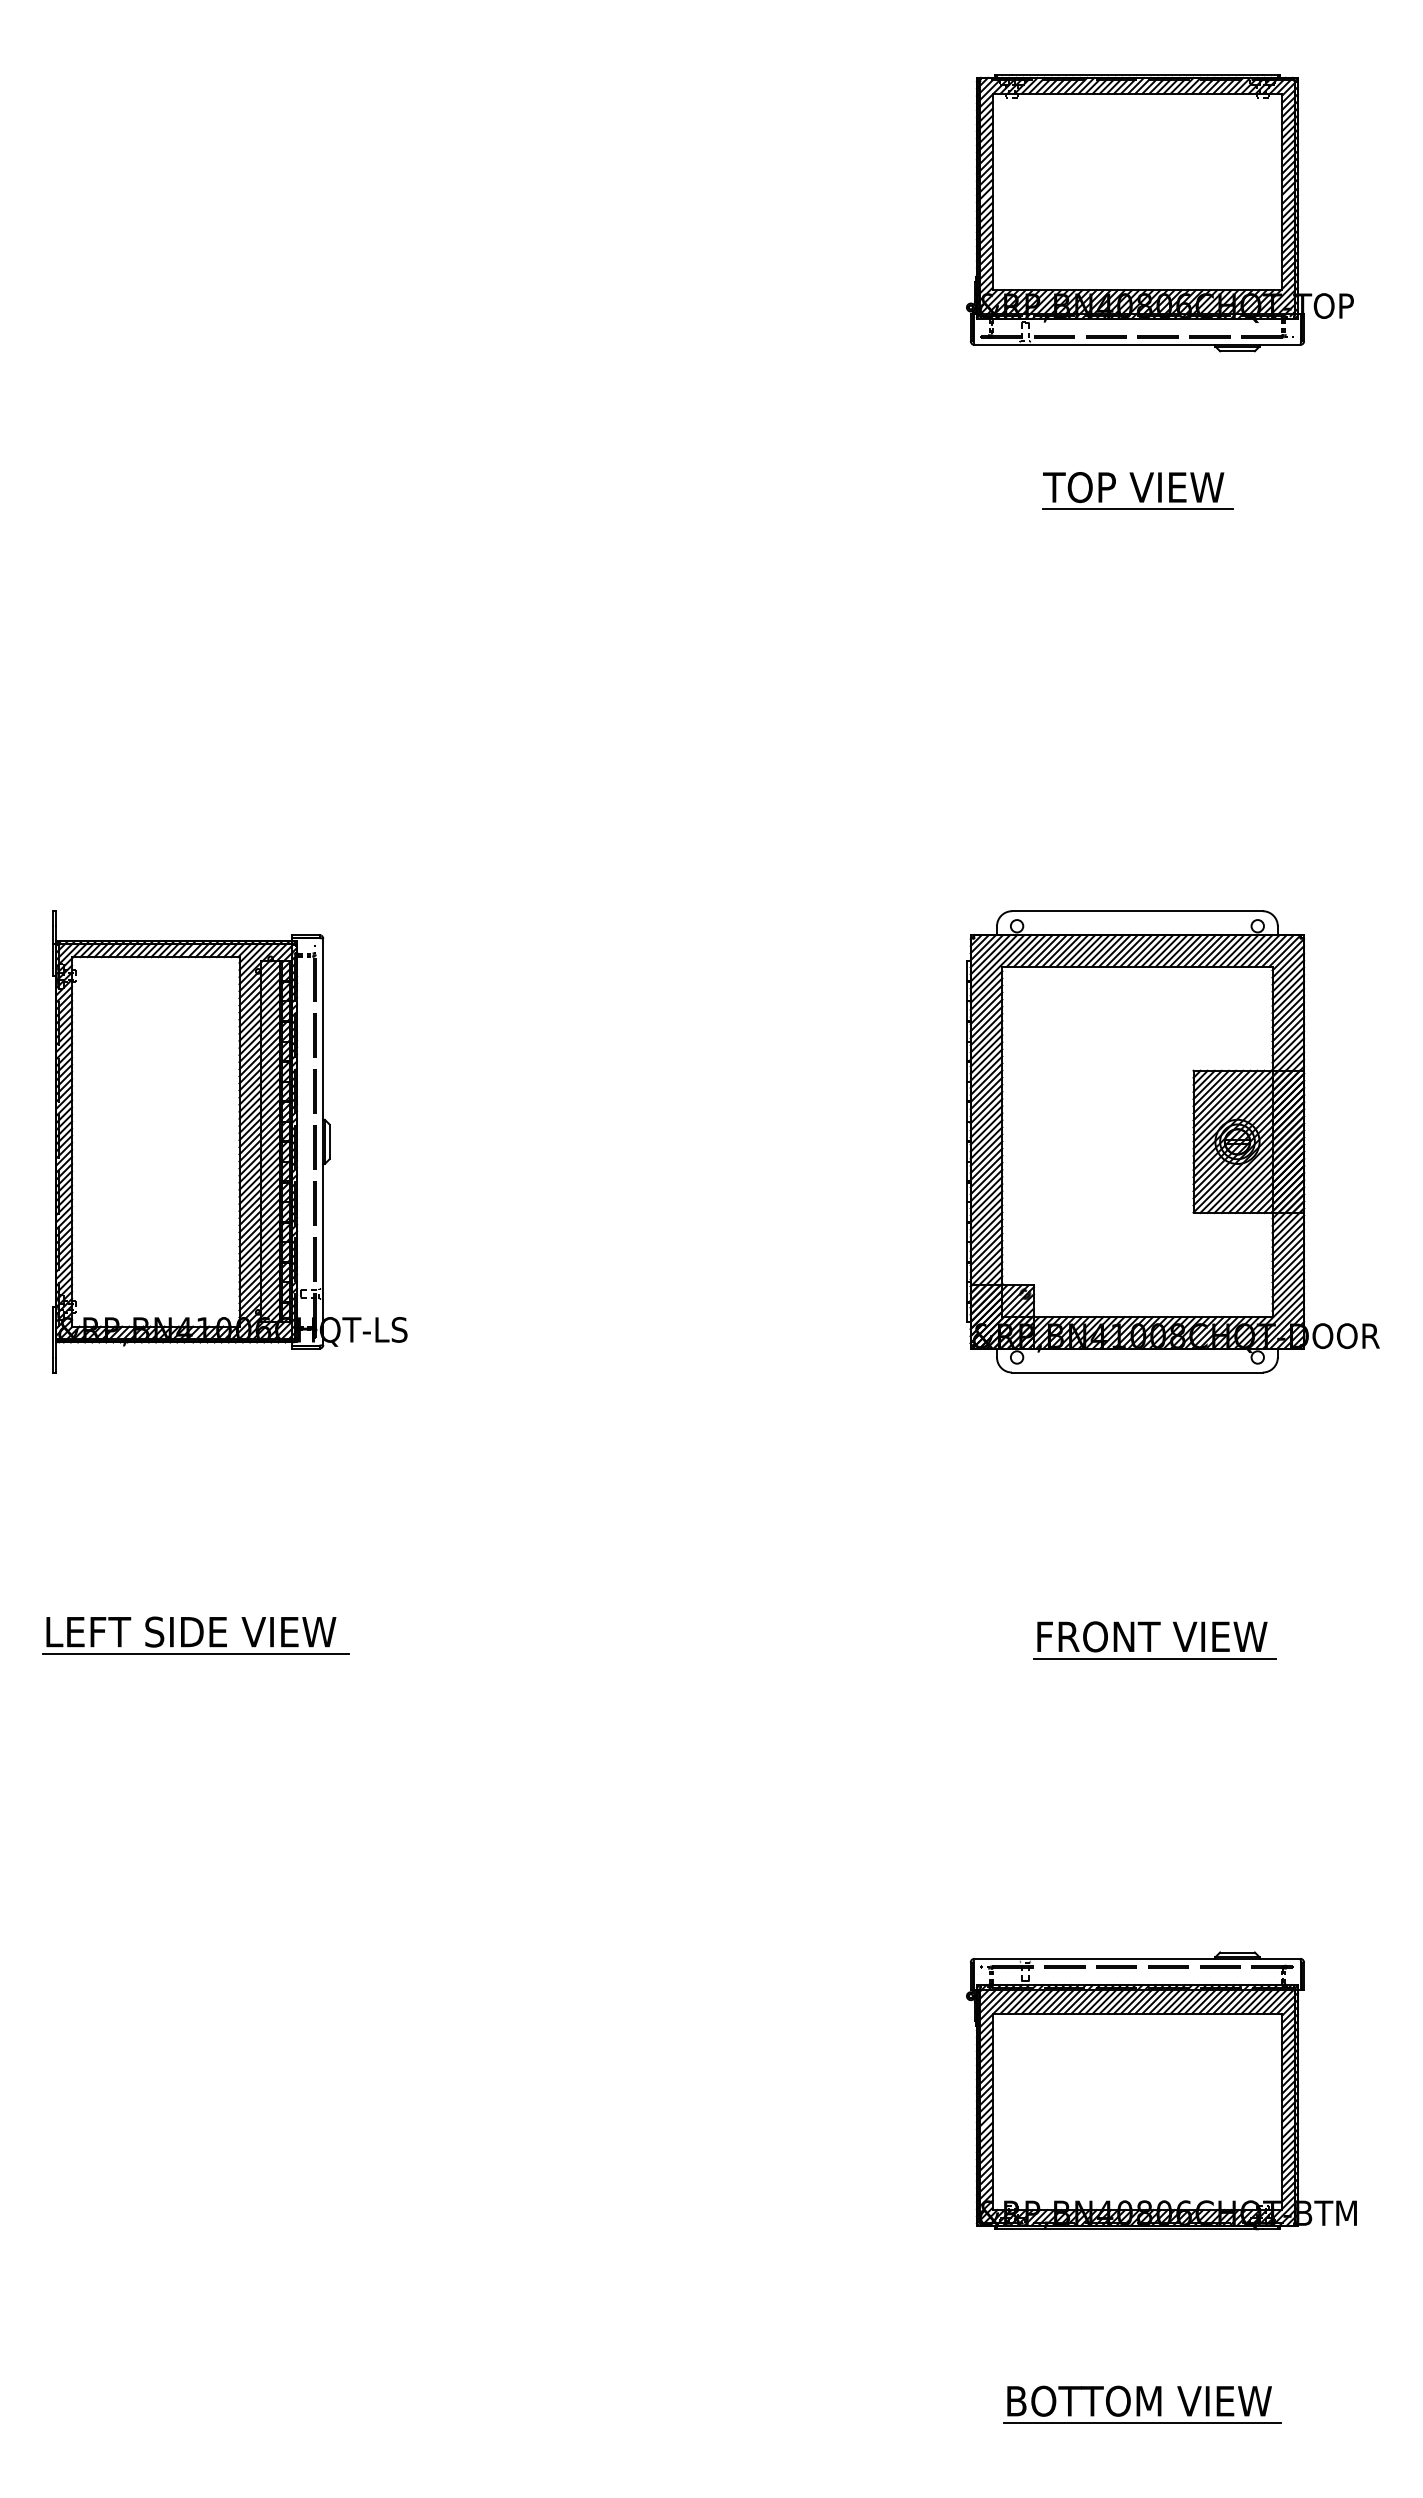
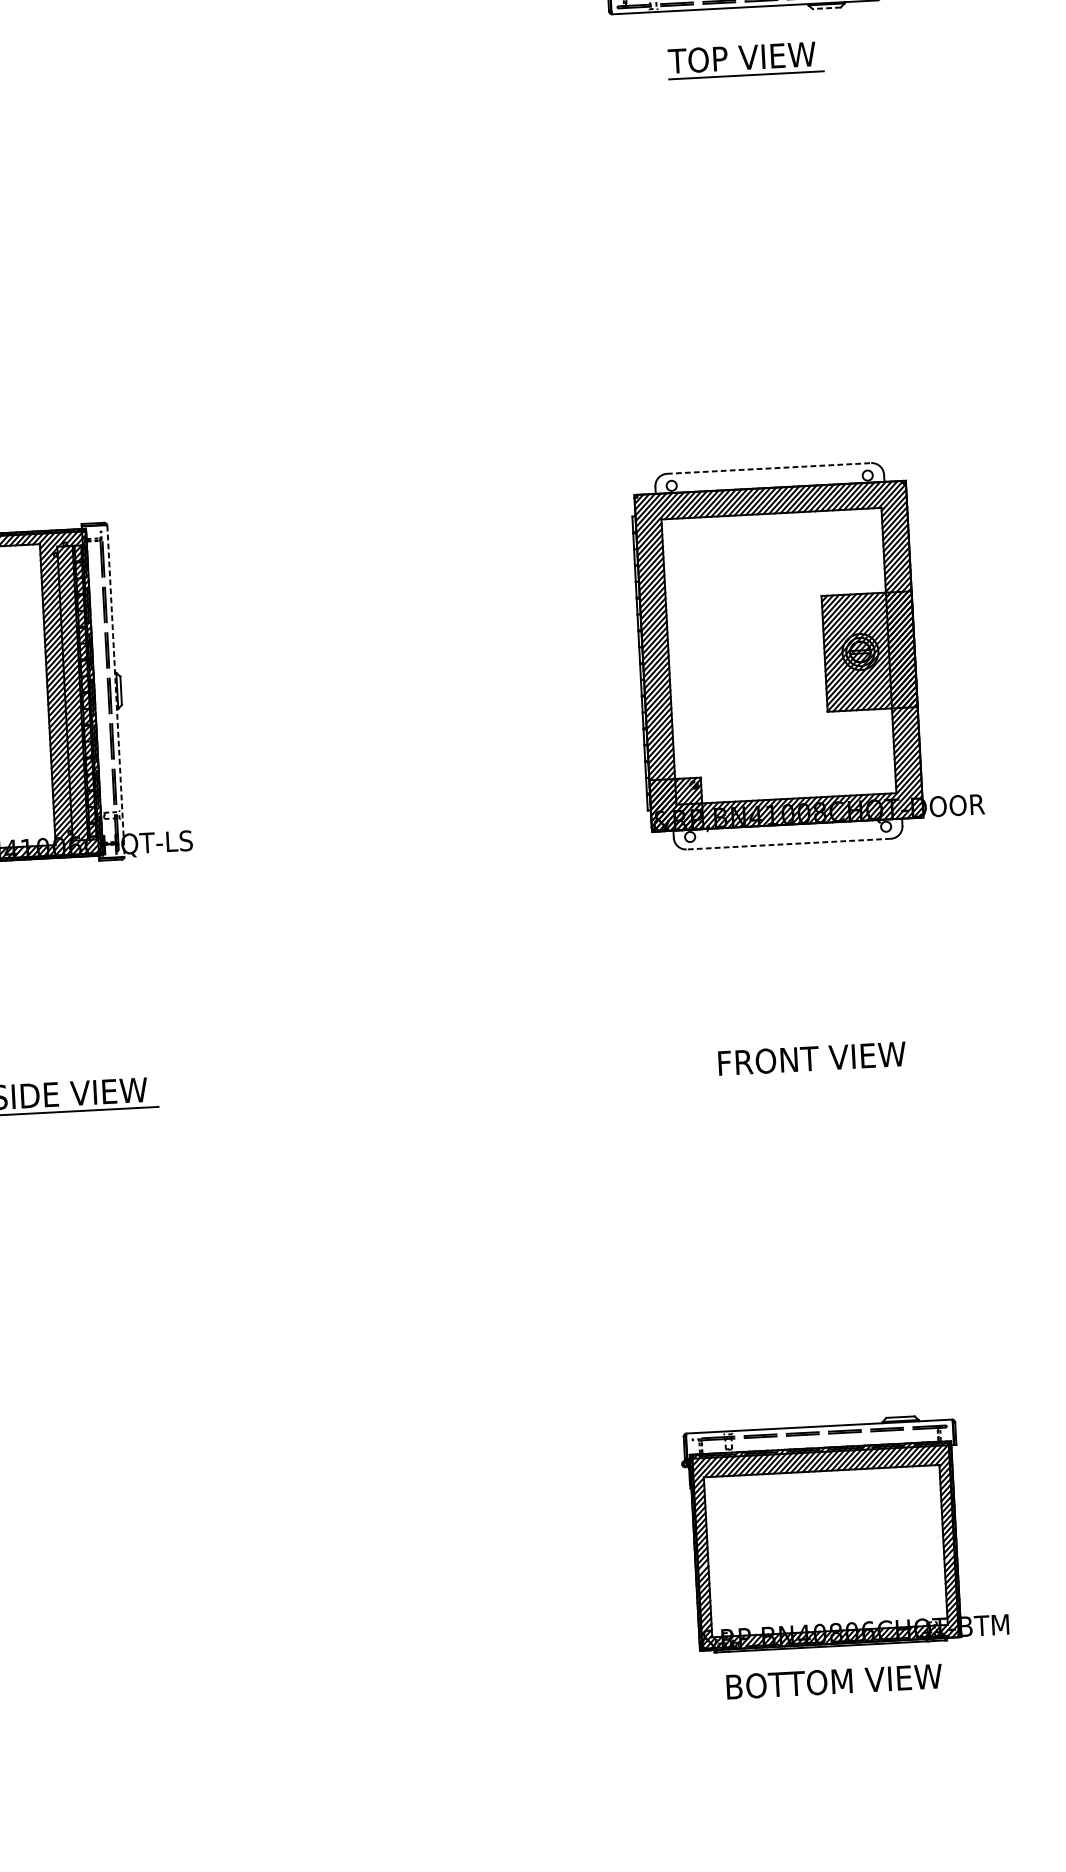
line: (1237, 351) -> (826, 8), solid -> dashed
part: (1137, 490) -> (745, 60), moved
line: (1137, 911) -> (769, 468), solid -> dashed
line: (323, 1142) -> (116, 691), solid -> dashed
line: (1136, 1372) -> (788, 844), solid -> dashed
line: (1154, 1658) -> (814, 1076), removed
part: (1161, 2090) -> (844, 1532), moved
line: (1141, 2423) -> (836, 1699), removed

